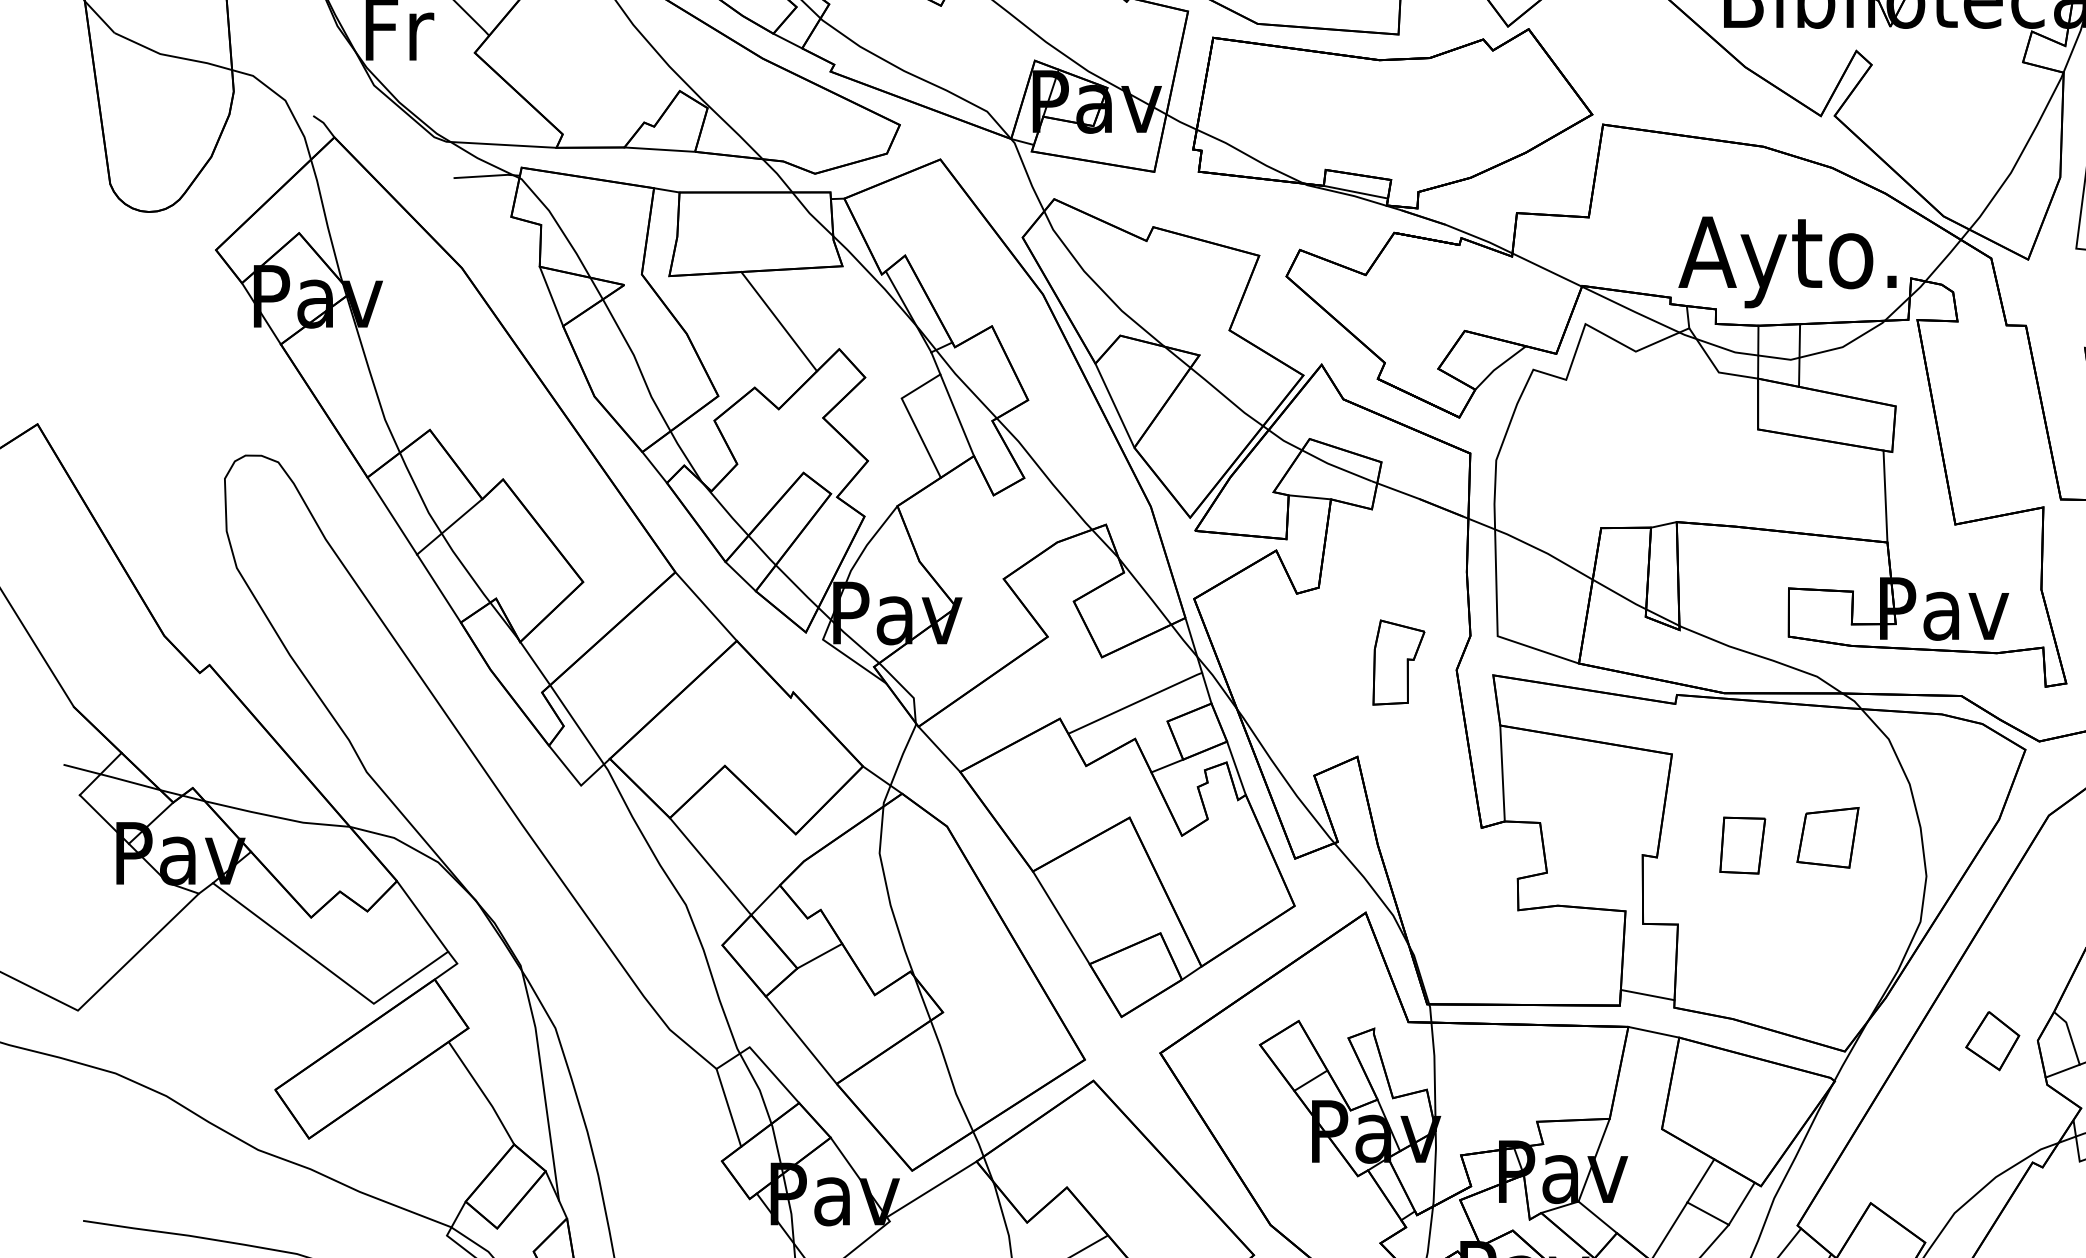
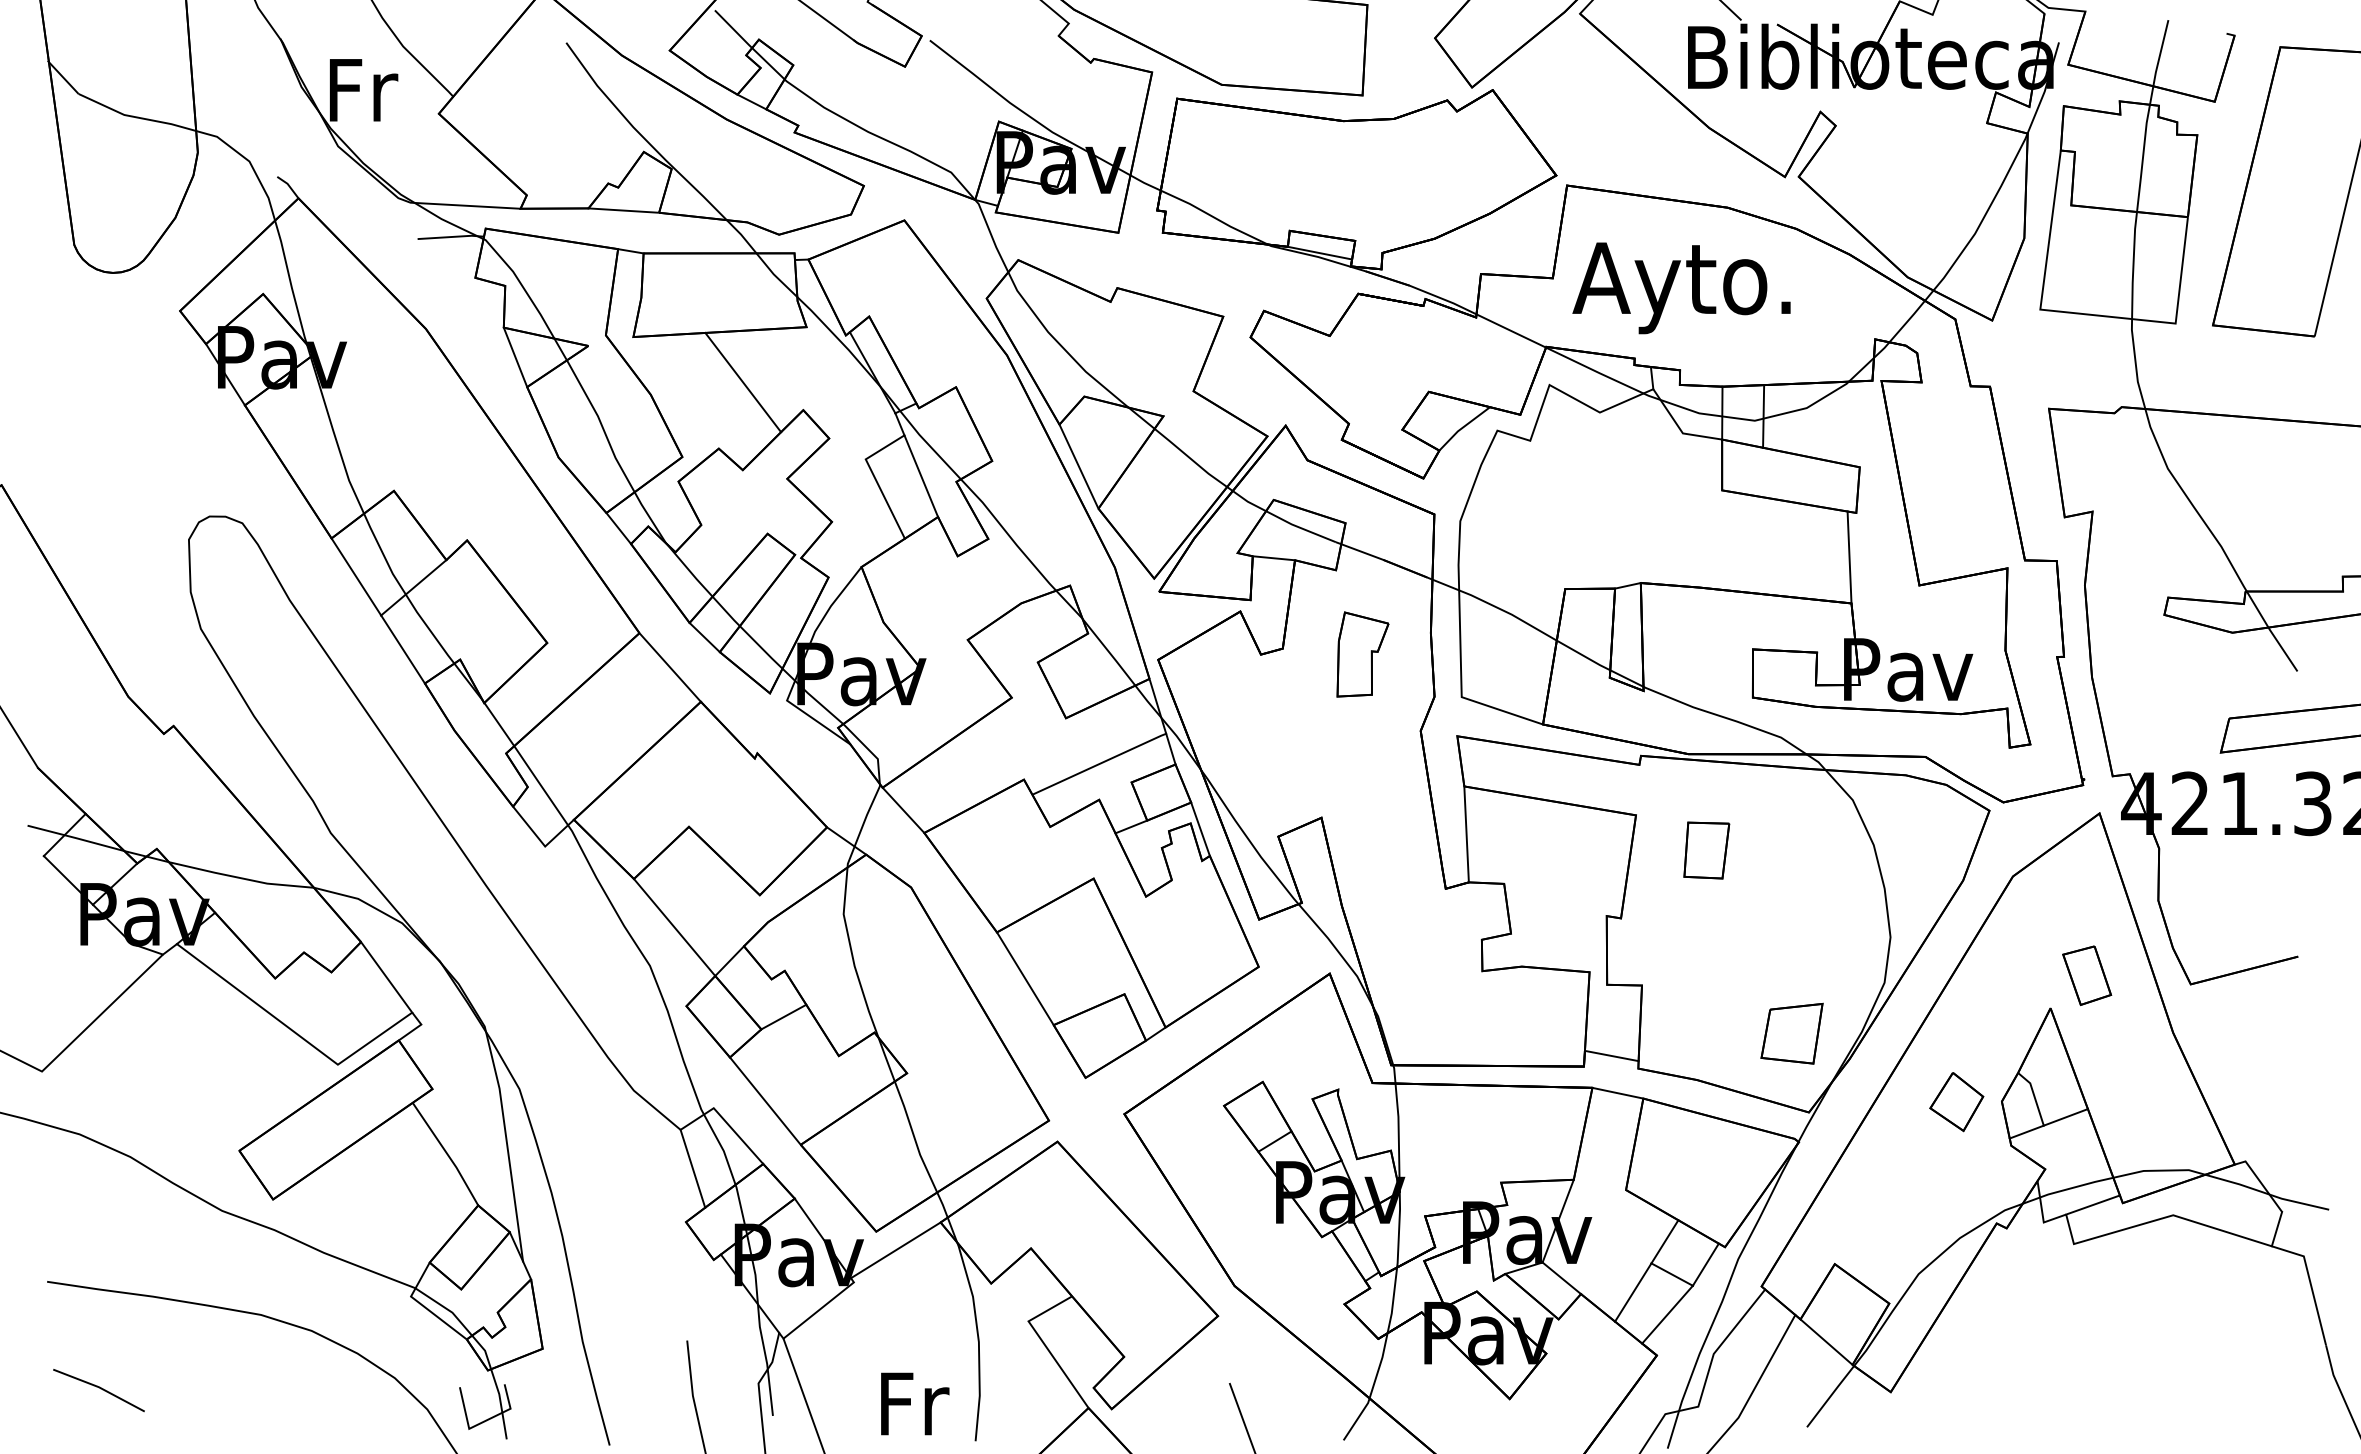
text: (1787, 262) -> (1681, 288), moved
part: (1398, 662) -> (1362, 654), moved
part: (1827, 837) -> (1791, 1033), moved
part: (1742, 845) -> (1706, 850), moved

